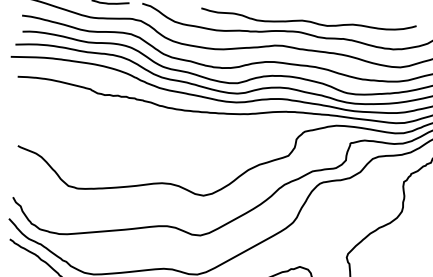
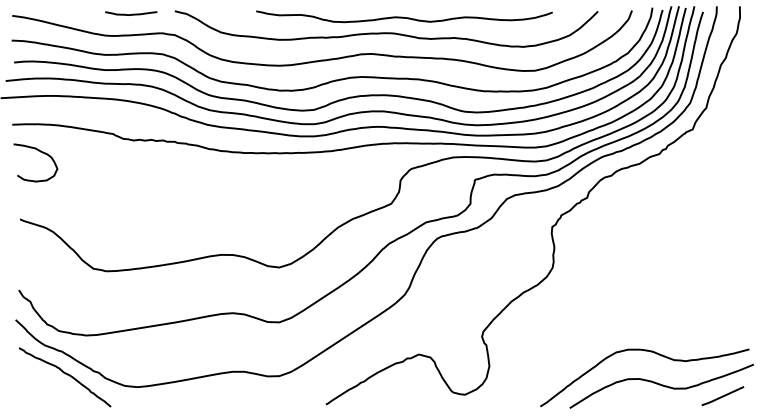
curve: (36, 98) -> (40, 152), added

